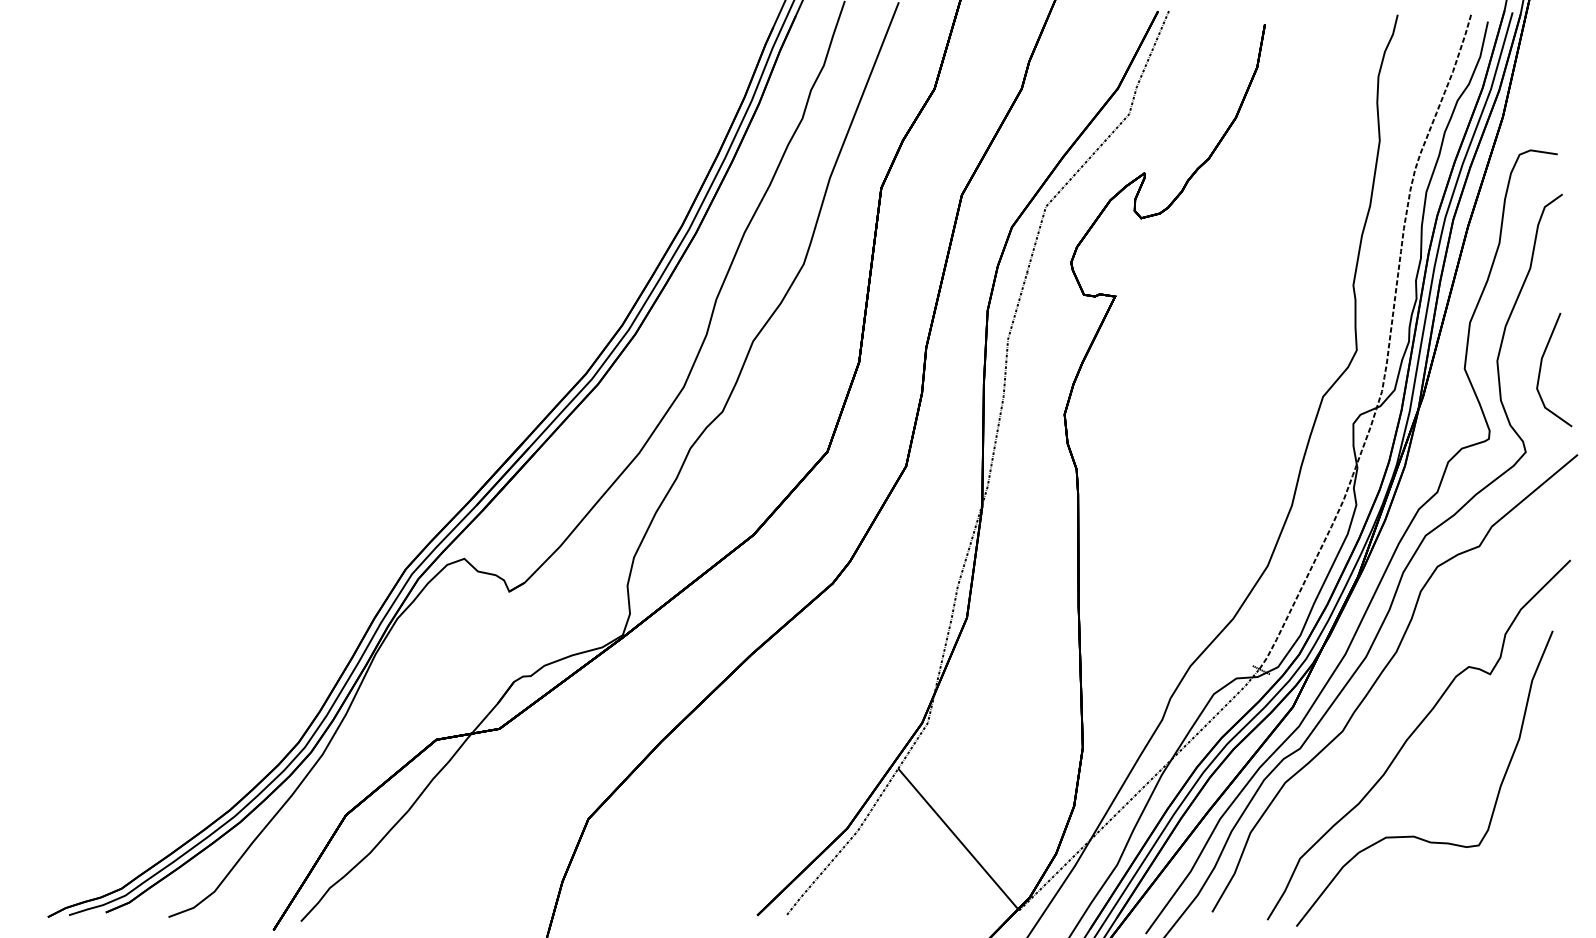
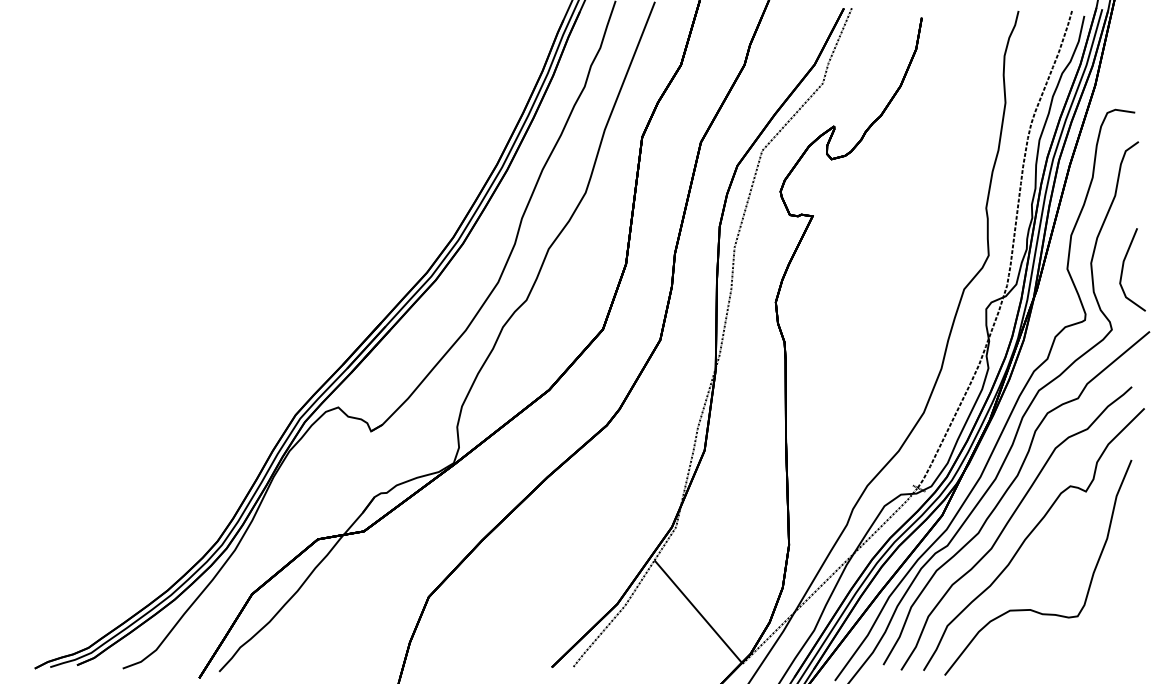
curve: (1384, 716) -> (1008, 522), added

